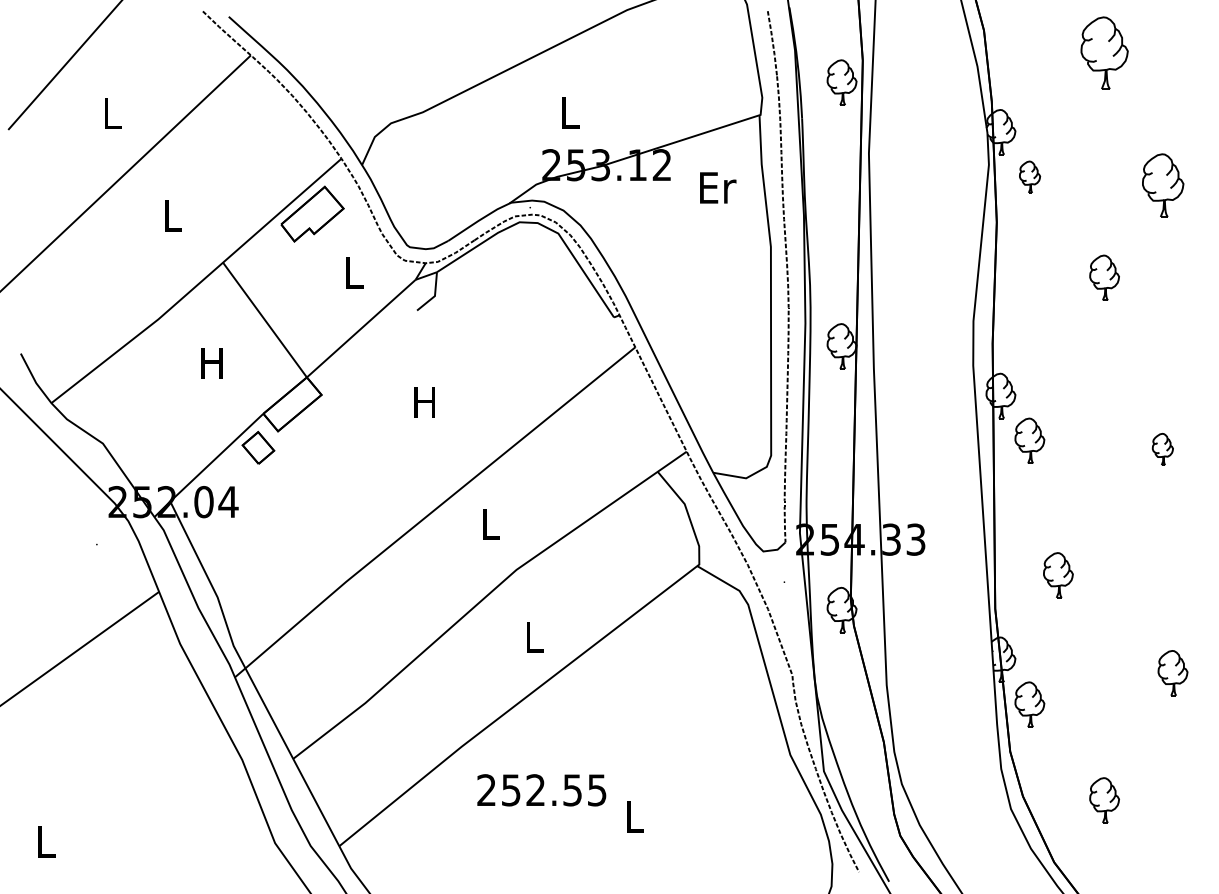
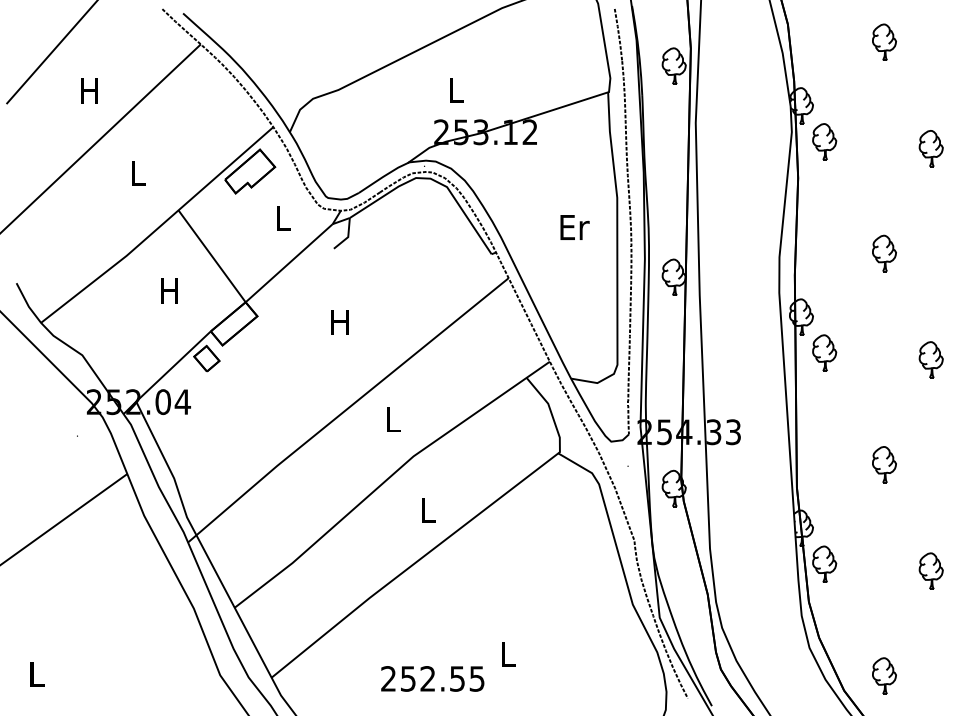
part: (1104, 51) -> (884, 41), size x0.62
text: (111, 112) -> (89, 90), L -> H
part: (1029, 176) -> (824, 141), size x1.43
part: (1162, 185) -> (930, 148), size x0.71
text: (717, 187) -> (574, 227), moved
part: (1104, 277) -> (884, 253), moved
part: (1162, 448) -> (930, 359), size x1.43
part: (1058, 574) -> (884, 464), moved
part: (1172, 672) -> (930, 570), moved
text: (541, 789) -> (432, 678), moved
part: (1104, 799) -> (884, 675), moved

